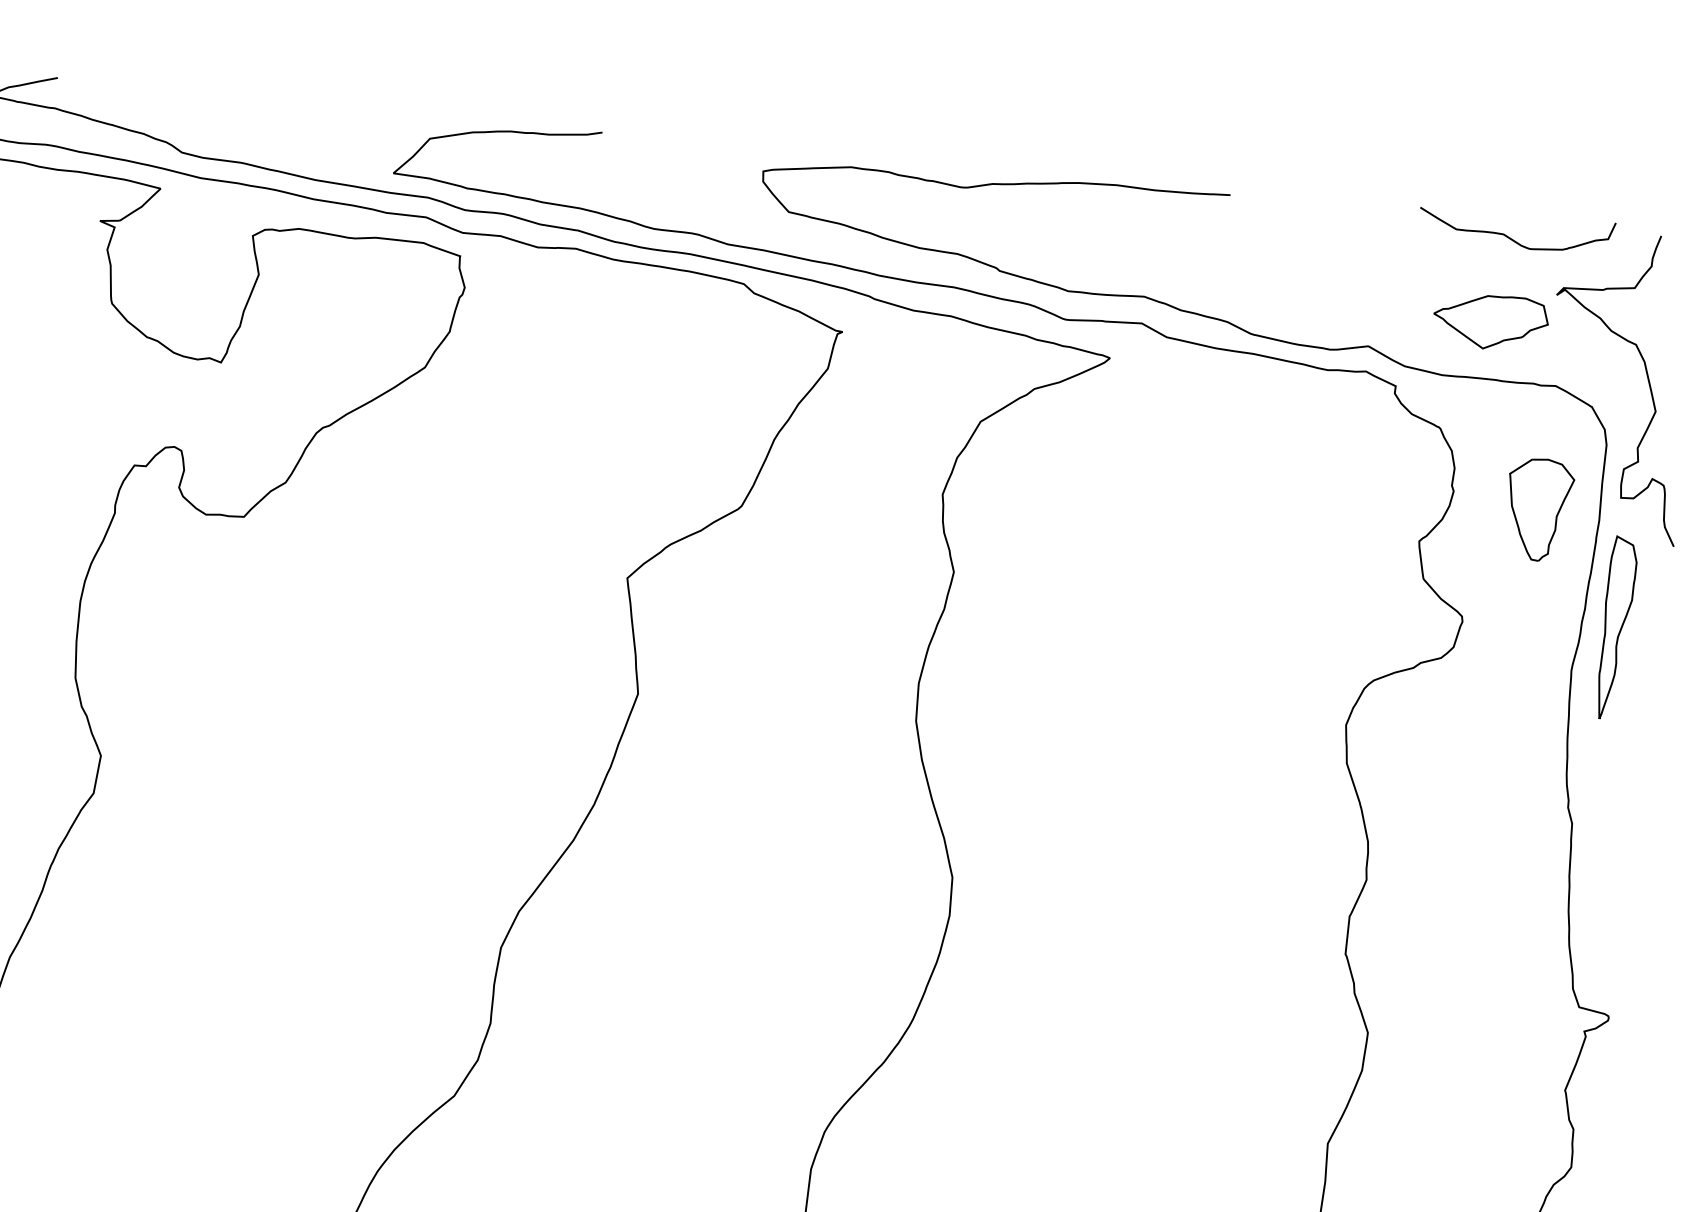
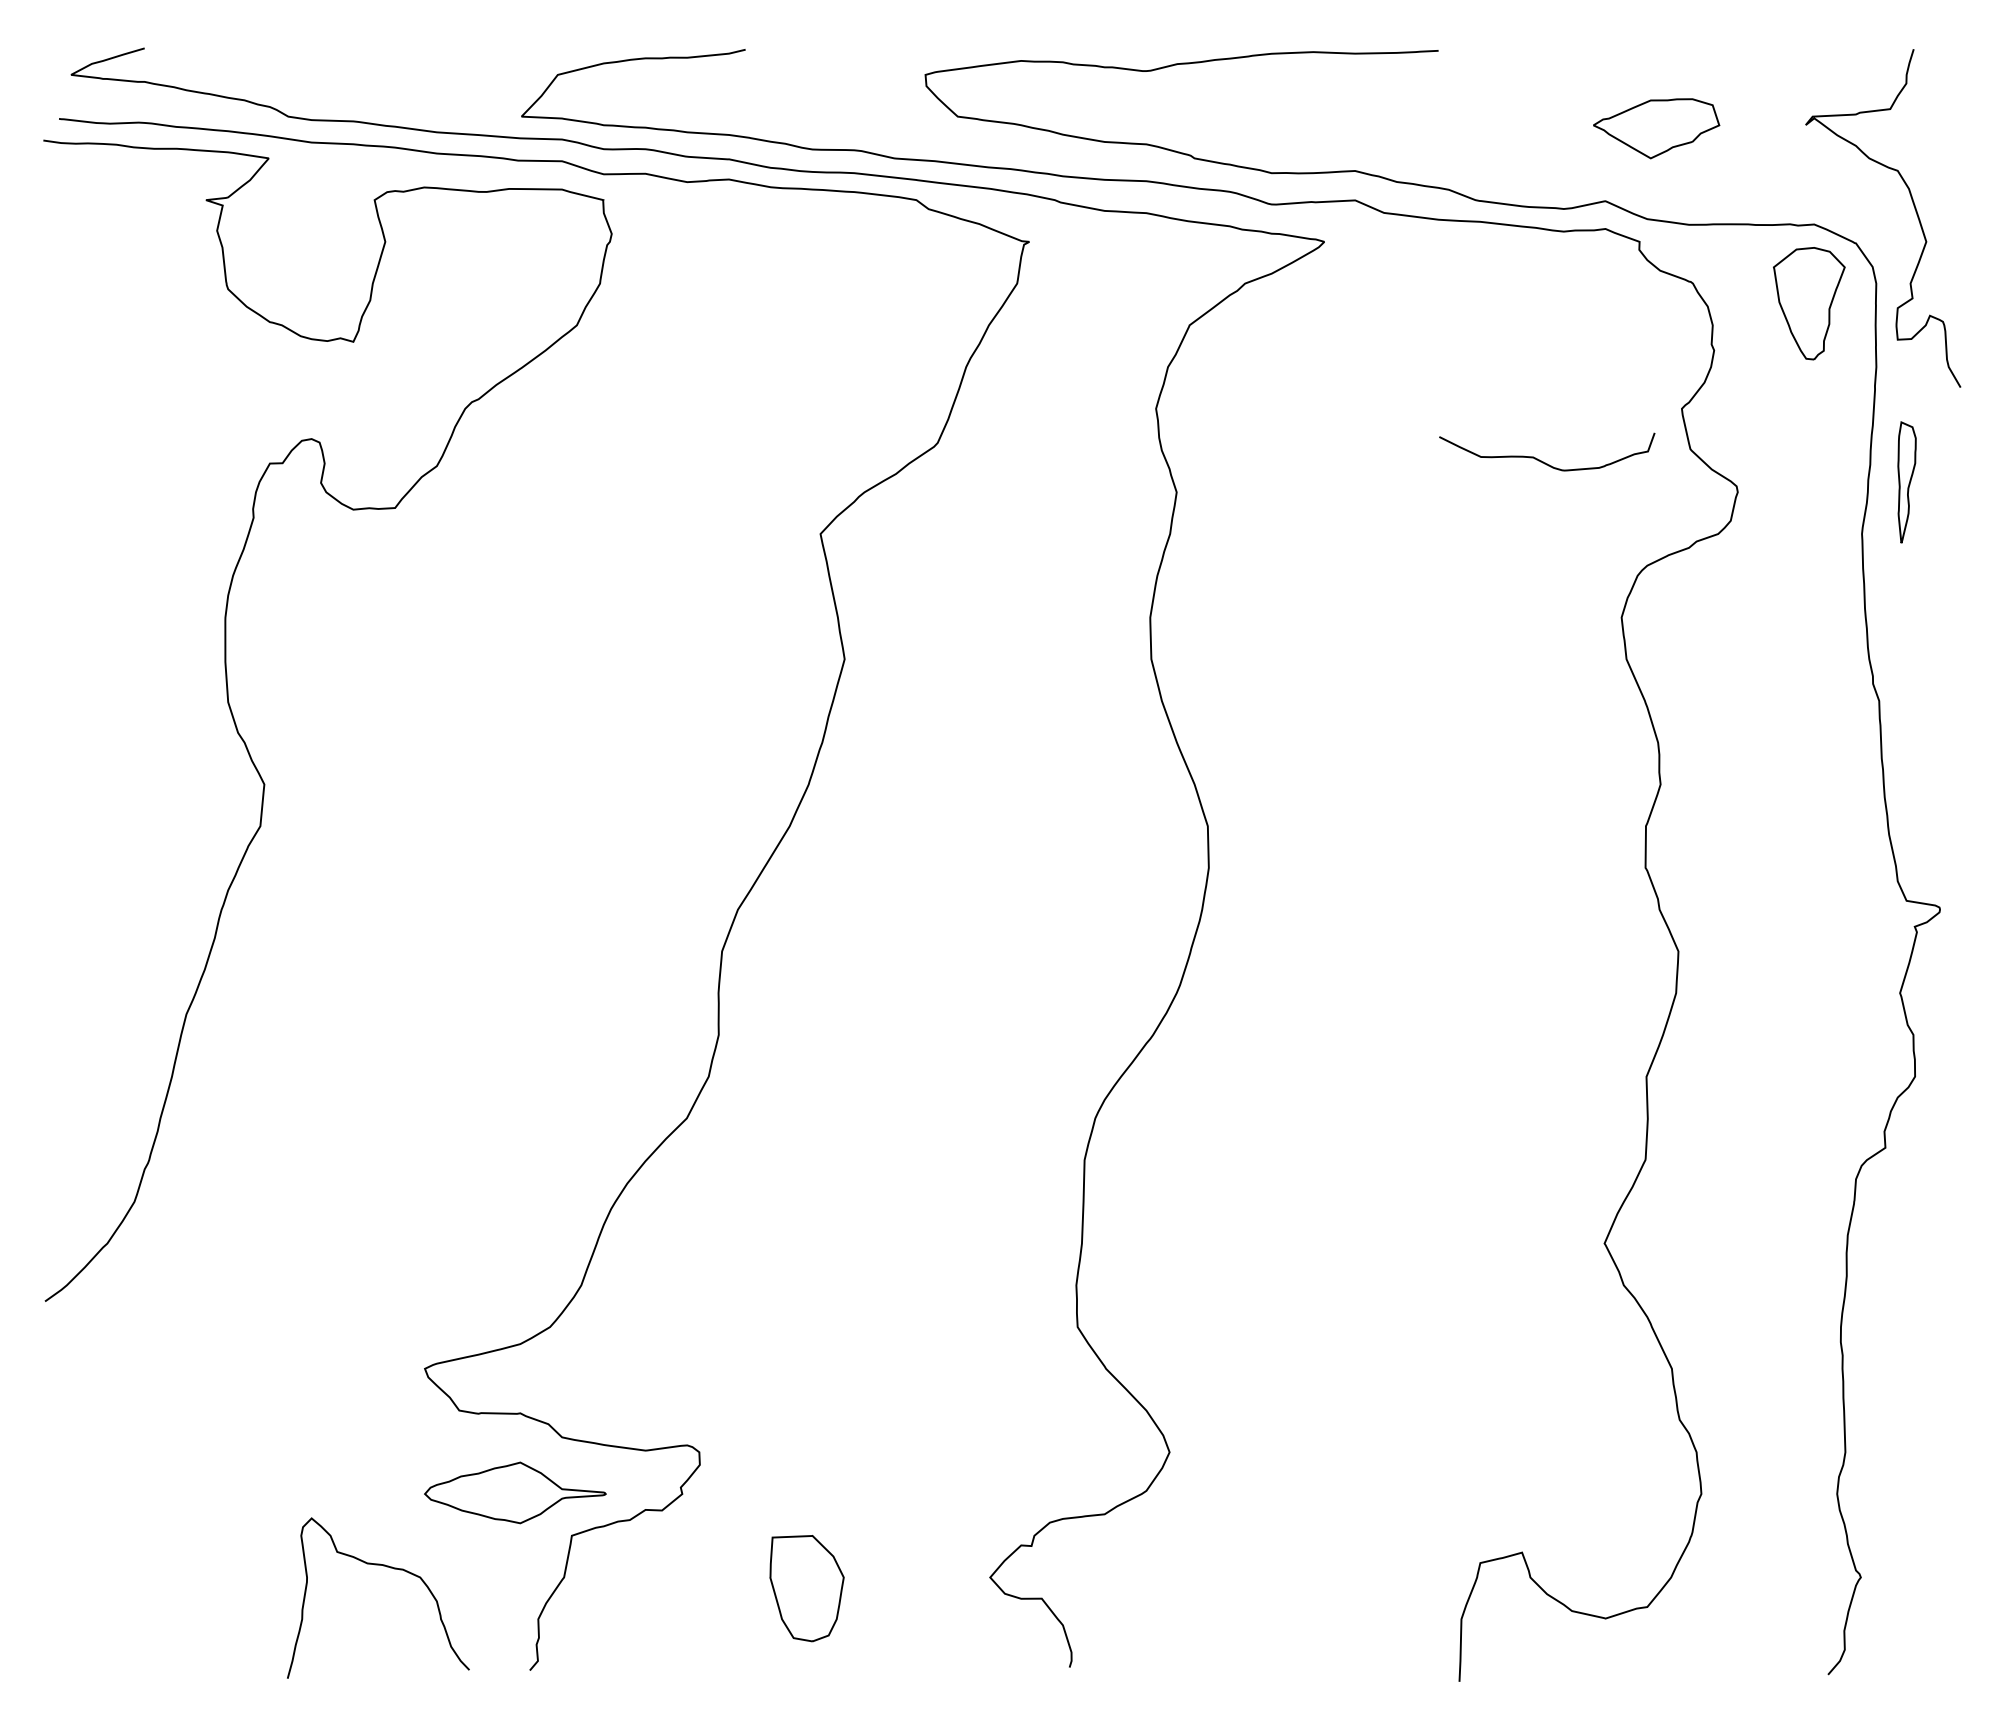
curve: (1512, 239) -> (1543, 461), moved
part: (1490, 321) -> (1656, 128), moved
part: (1539, 509) -> (1809, 303), moved
part: (1616, 628) -> (1906, 482), size x0.6

